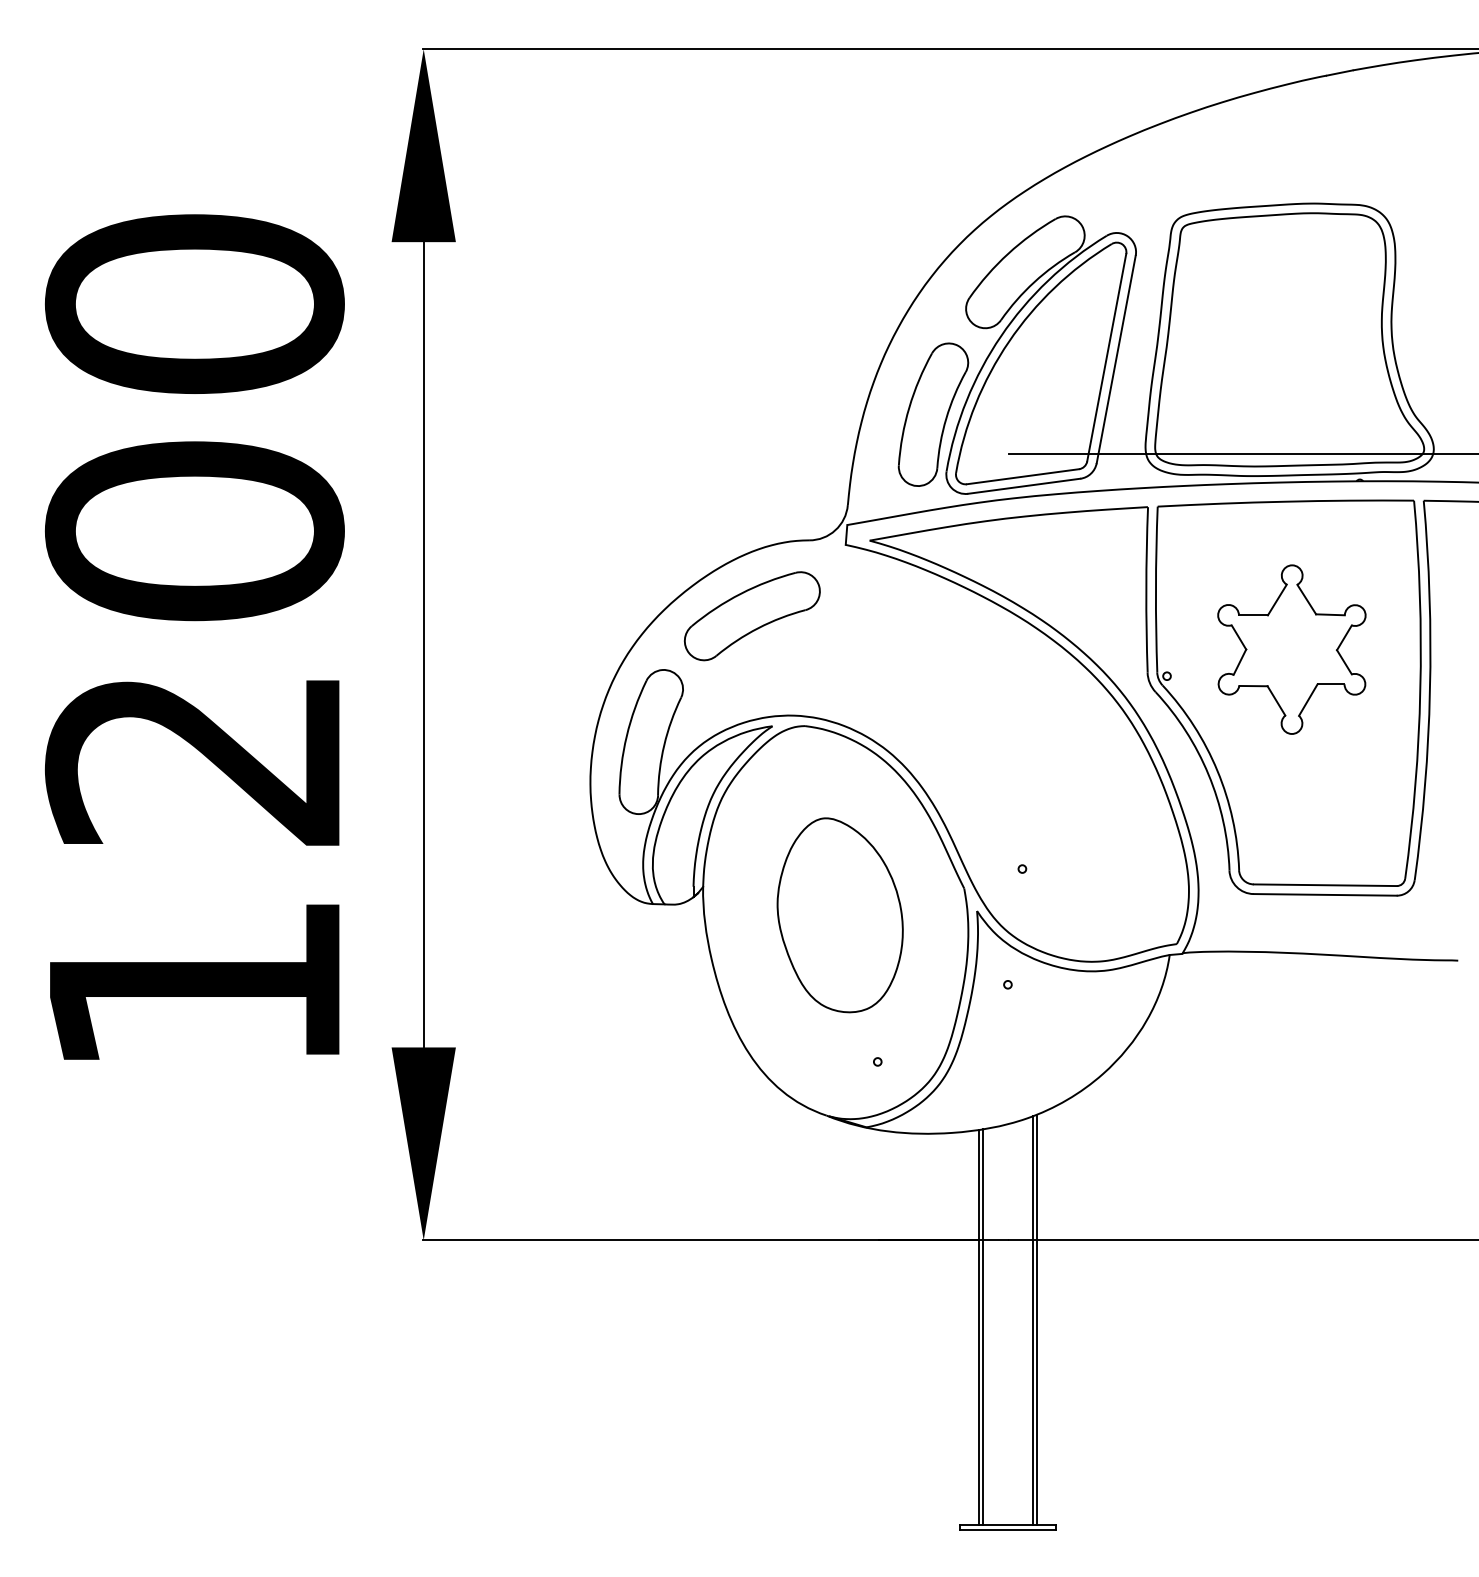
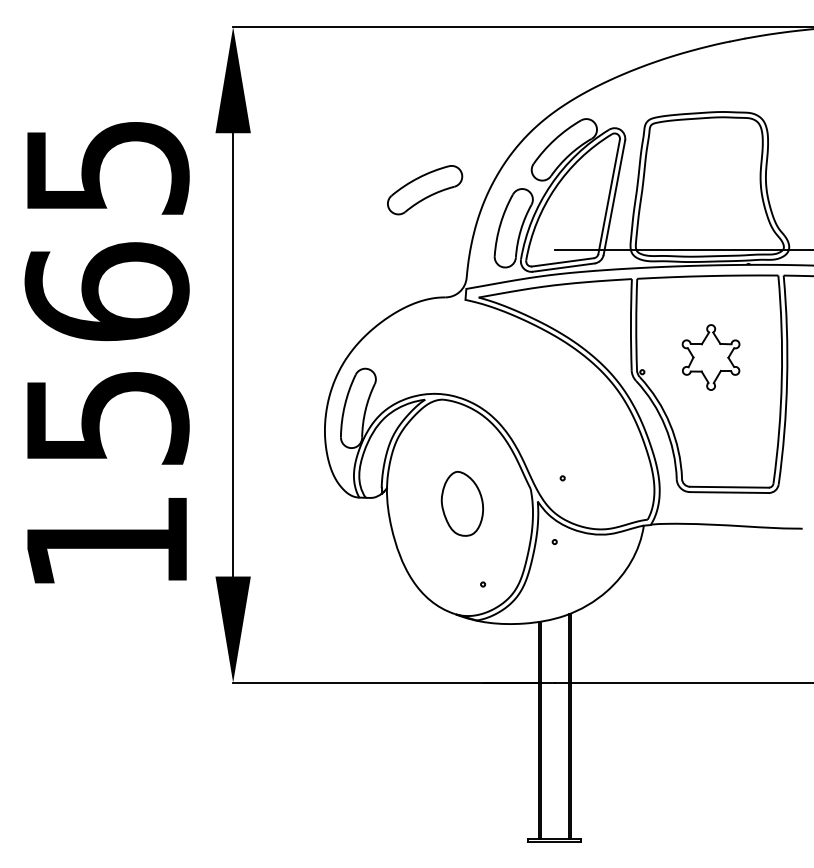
text: (193, 529) -> (106, 291), 1200 -> 1565
part: (753, 616) -> (425, 190), moved
part: (1290, 649) -> (710, 357), size x0.7
part: (840, 914) -> (462, 503), size x0.6

